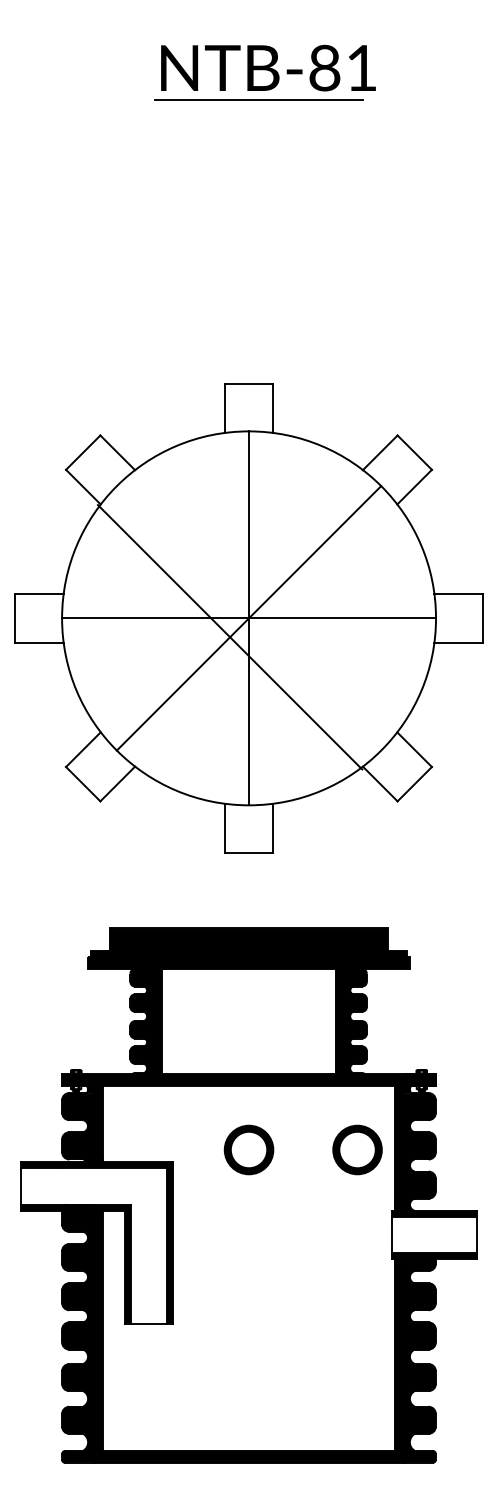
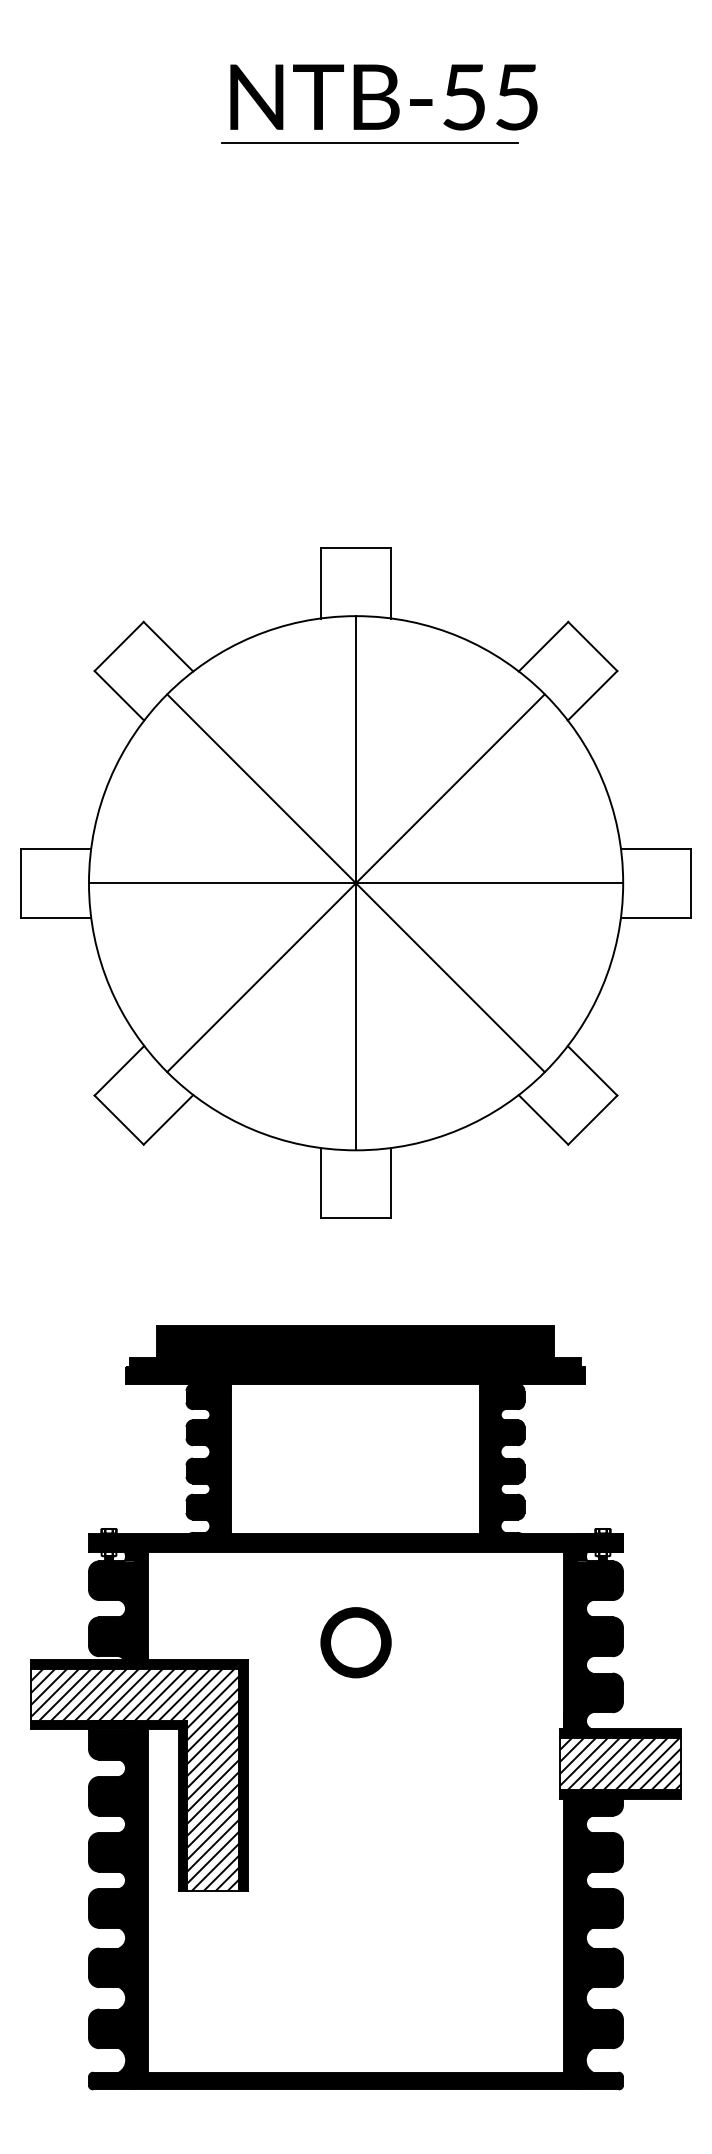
text: (342, 67) -> (489, 96), NTB-81 -> NTB-55
line: (229, 637) -> (355, 883), moved
part: (357, 1149) -> (510, 1642), removed
hatch: (434, 1235) -> (620, 1764), added
hatch: (93, 1245) -> (134, 1779), added

